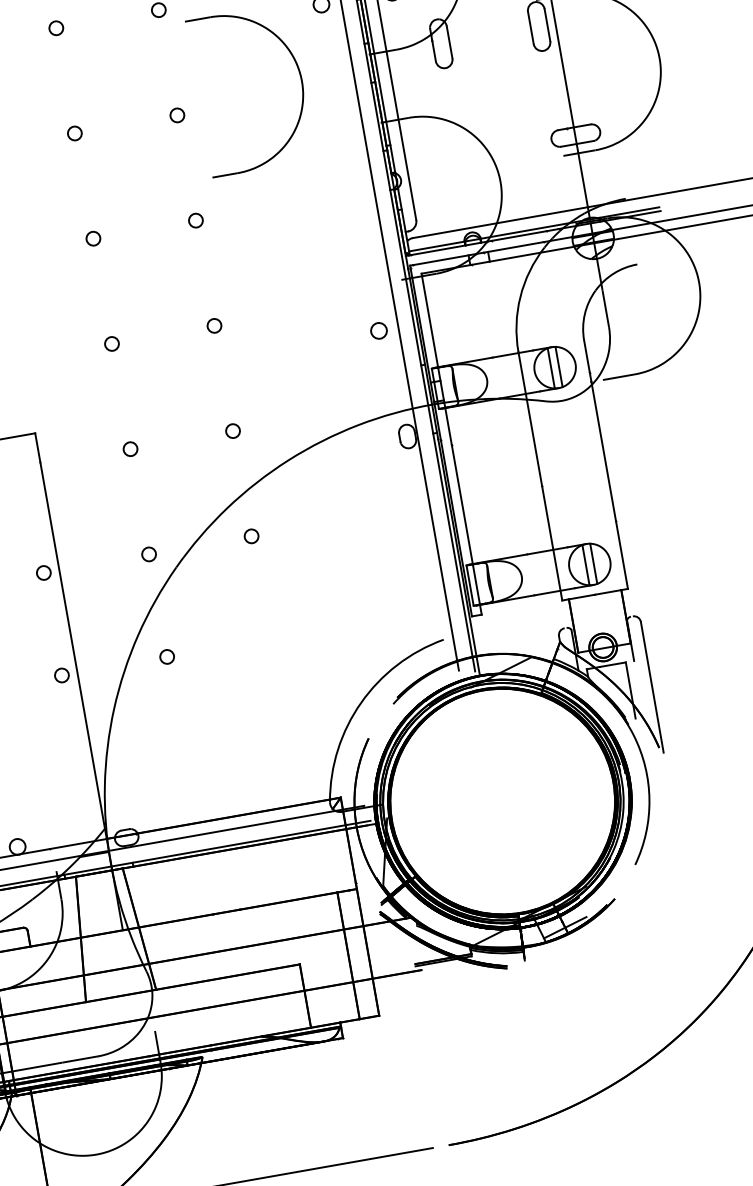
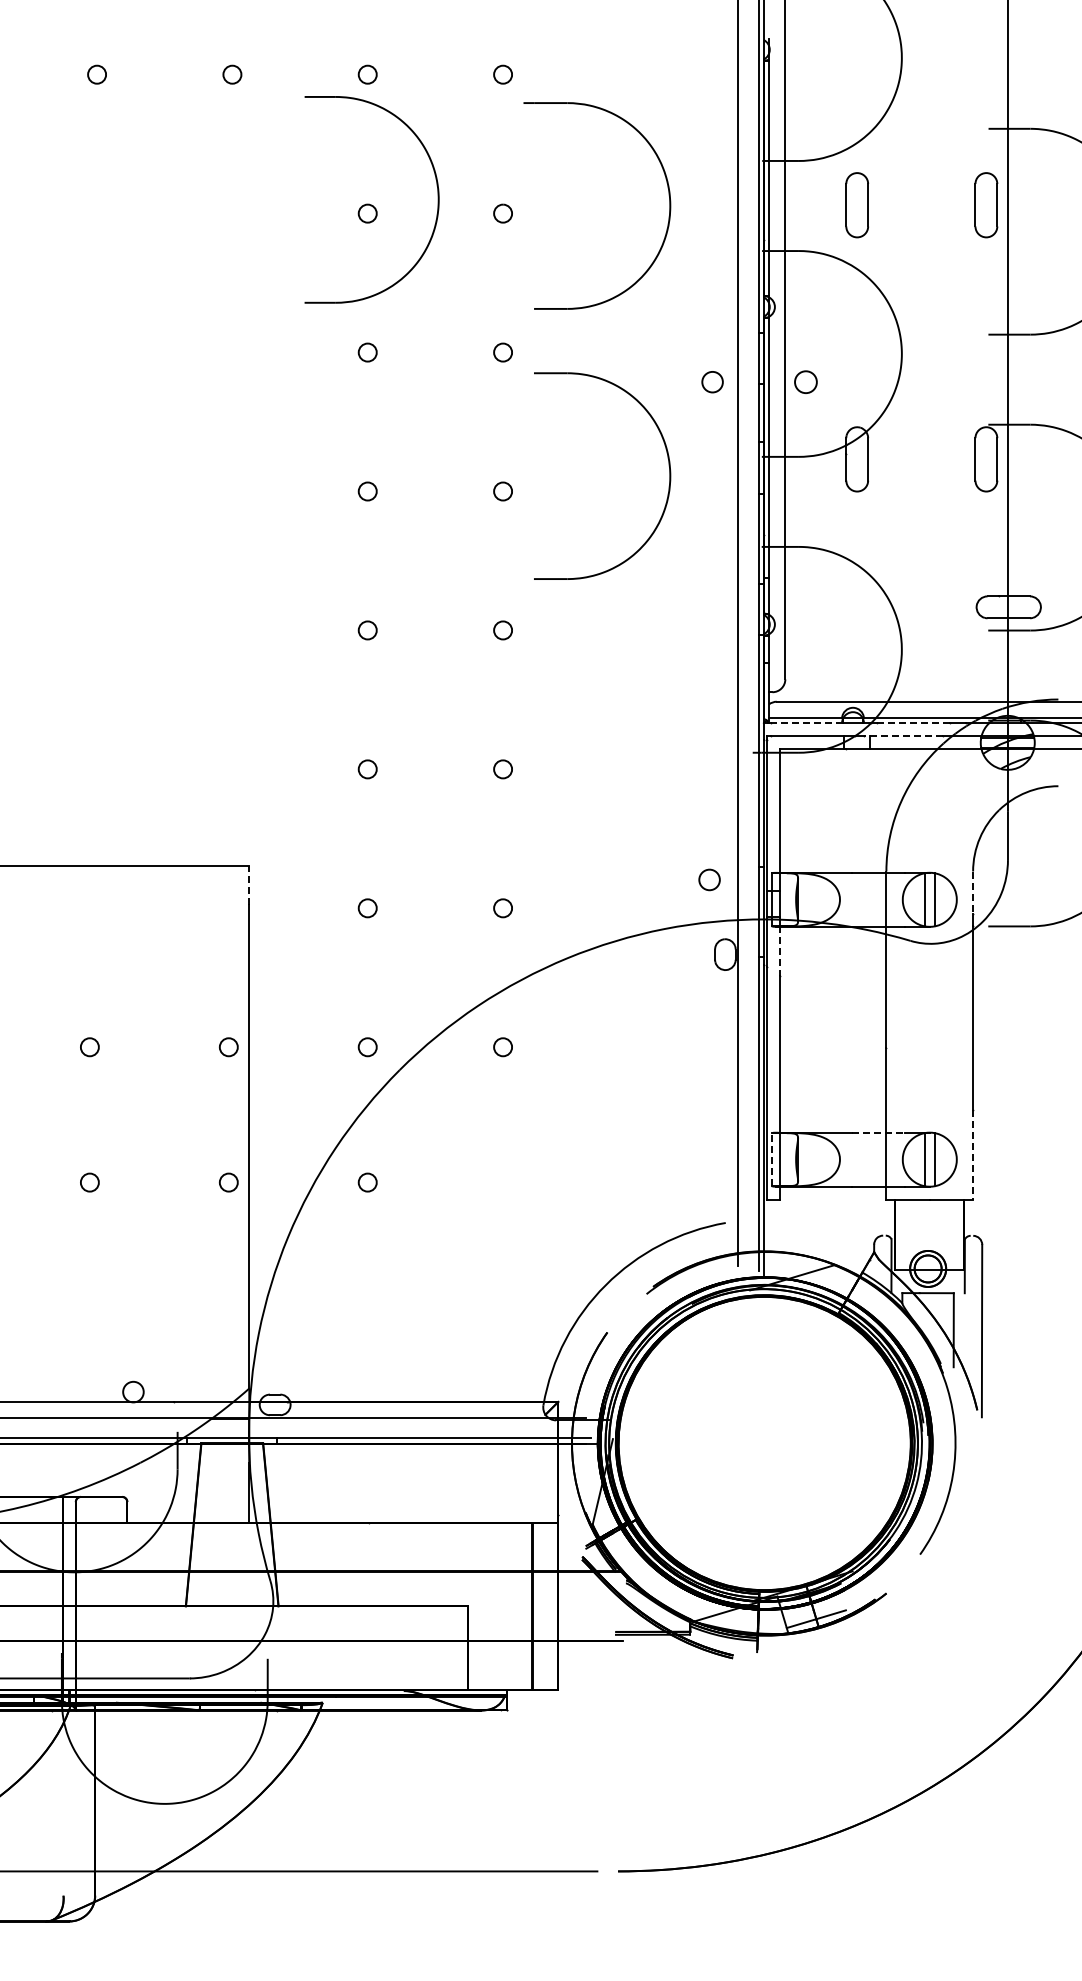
line: (519, 236) -> (913, 723), solid -> dashed
line: (513, 247) -> (903, 736), solid -> dashed
line: (438, 250) -> (807, 723), solid -> dashed
circle: (378, 330) -> (709, 879), moved
line: (587, 357) -> (973, 893), solid -> dashed
line: (448, 426) -> (780, 951), solid -> dashed
line: (37, 447) -> (249, 885), solid -> dashed
line: (547, 550) -> (878, 1132), solid -> dashed
line: (622, 554) -> (973, 1154), solid -> dashed
line: (469, 585) -> (771, 1159), solid -> dashed

